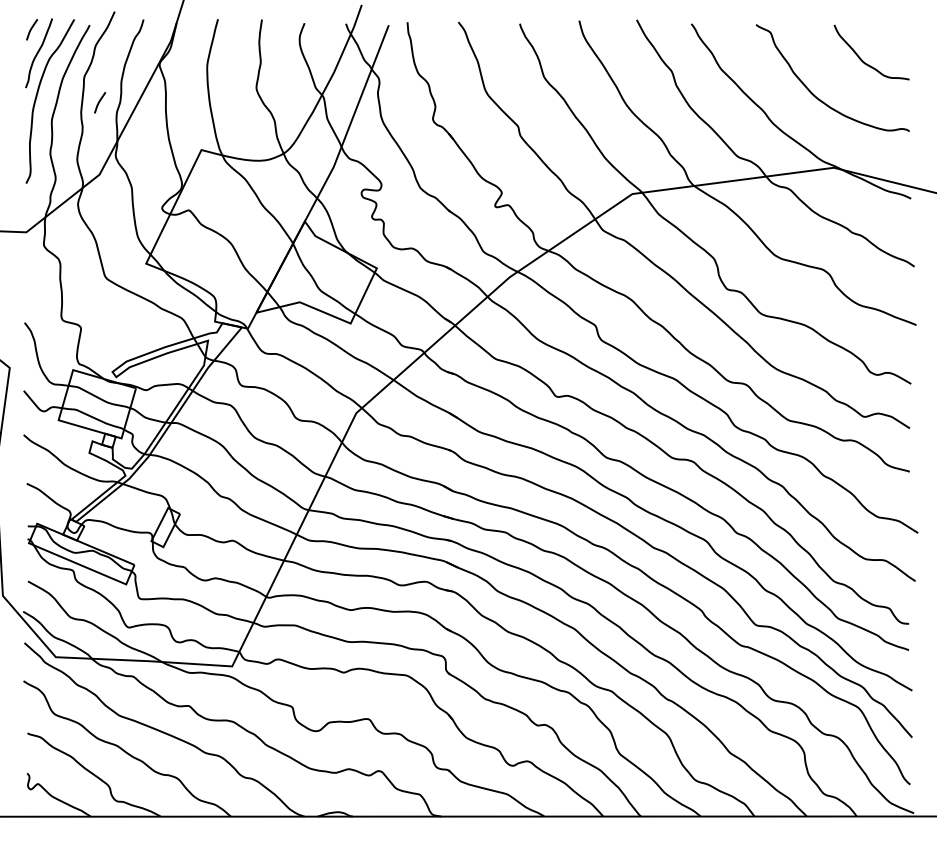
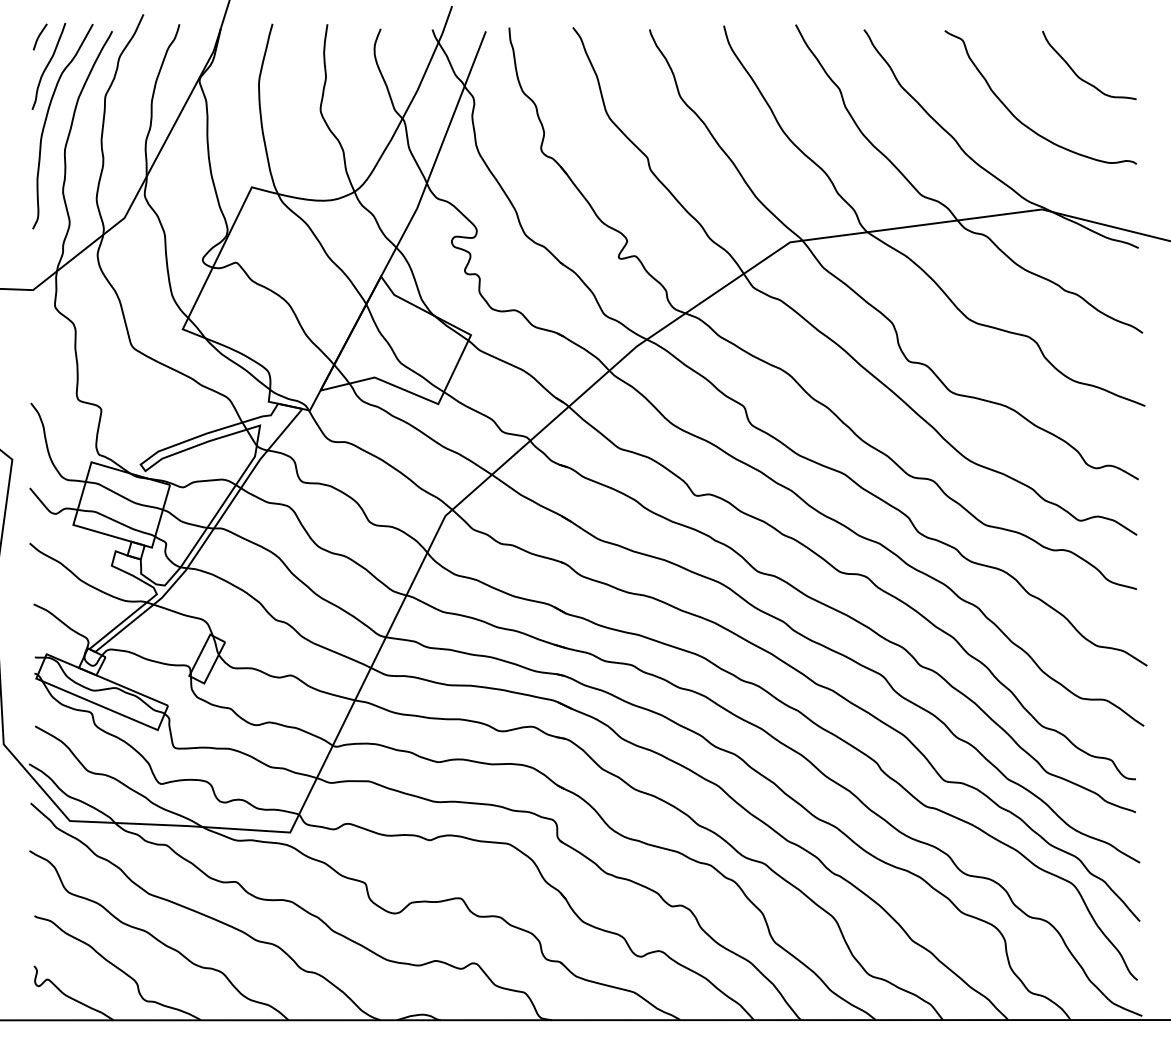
line: (100, 101) -> (125, 126), removed

